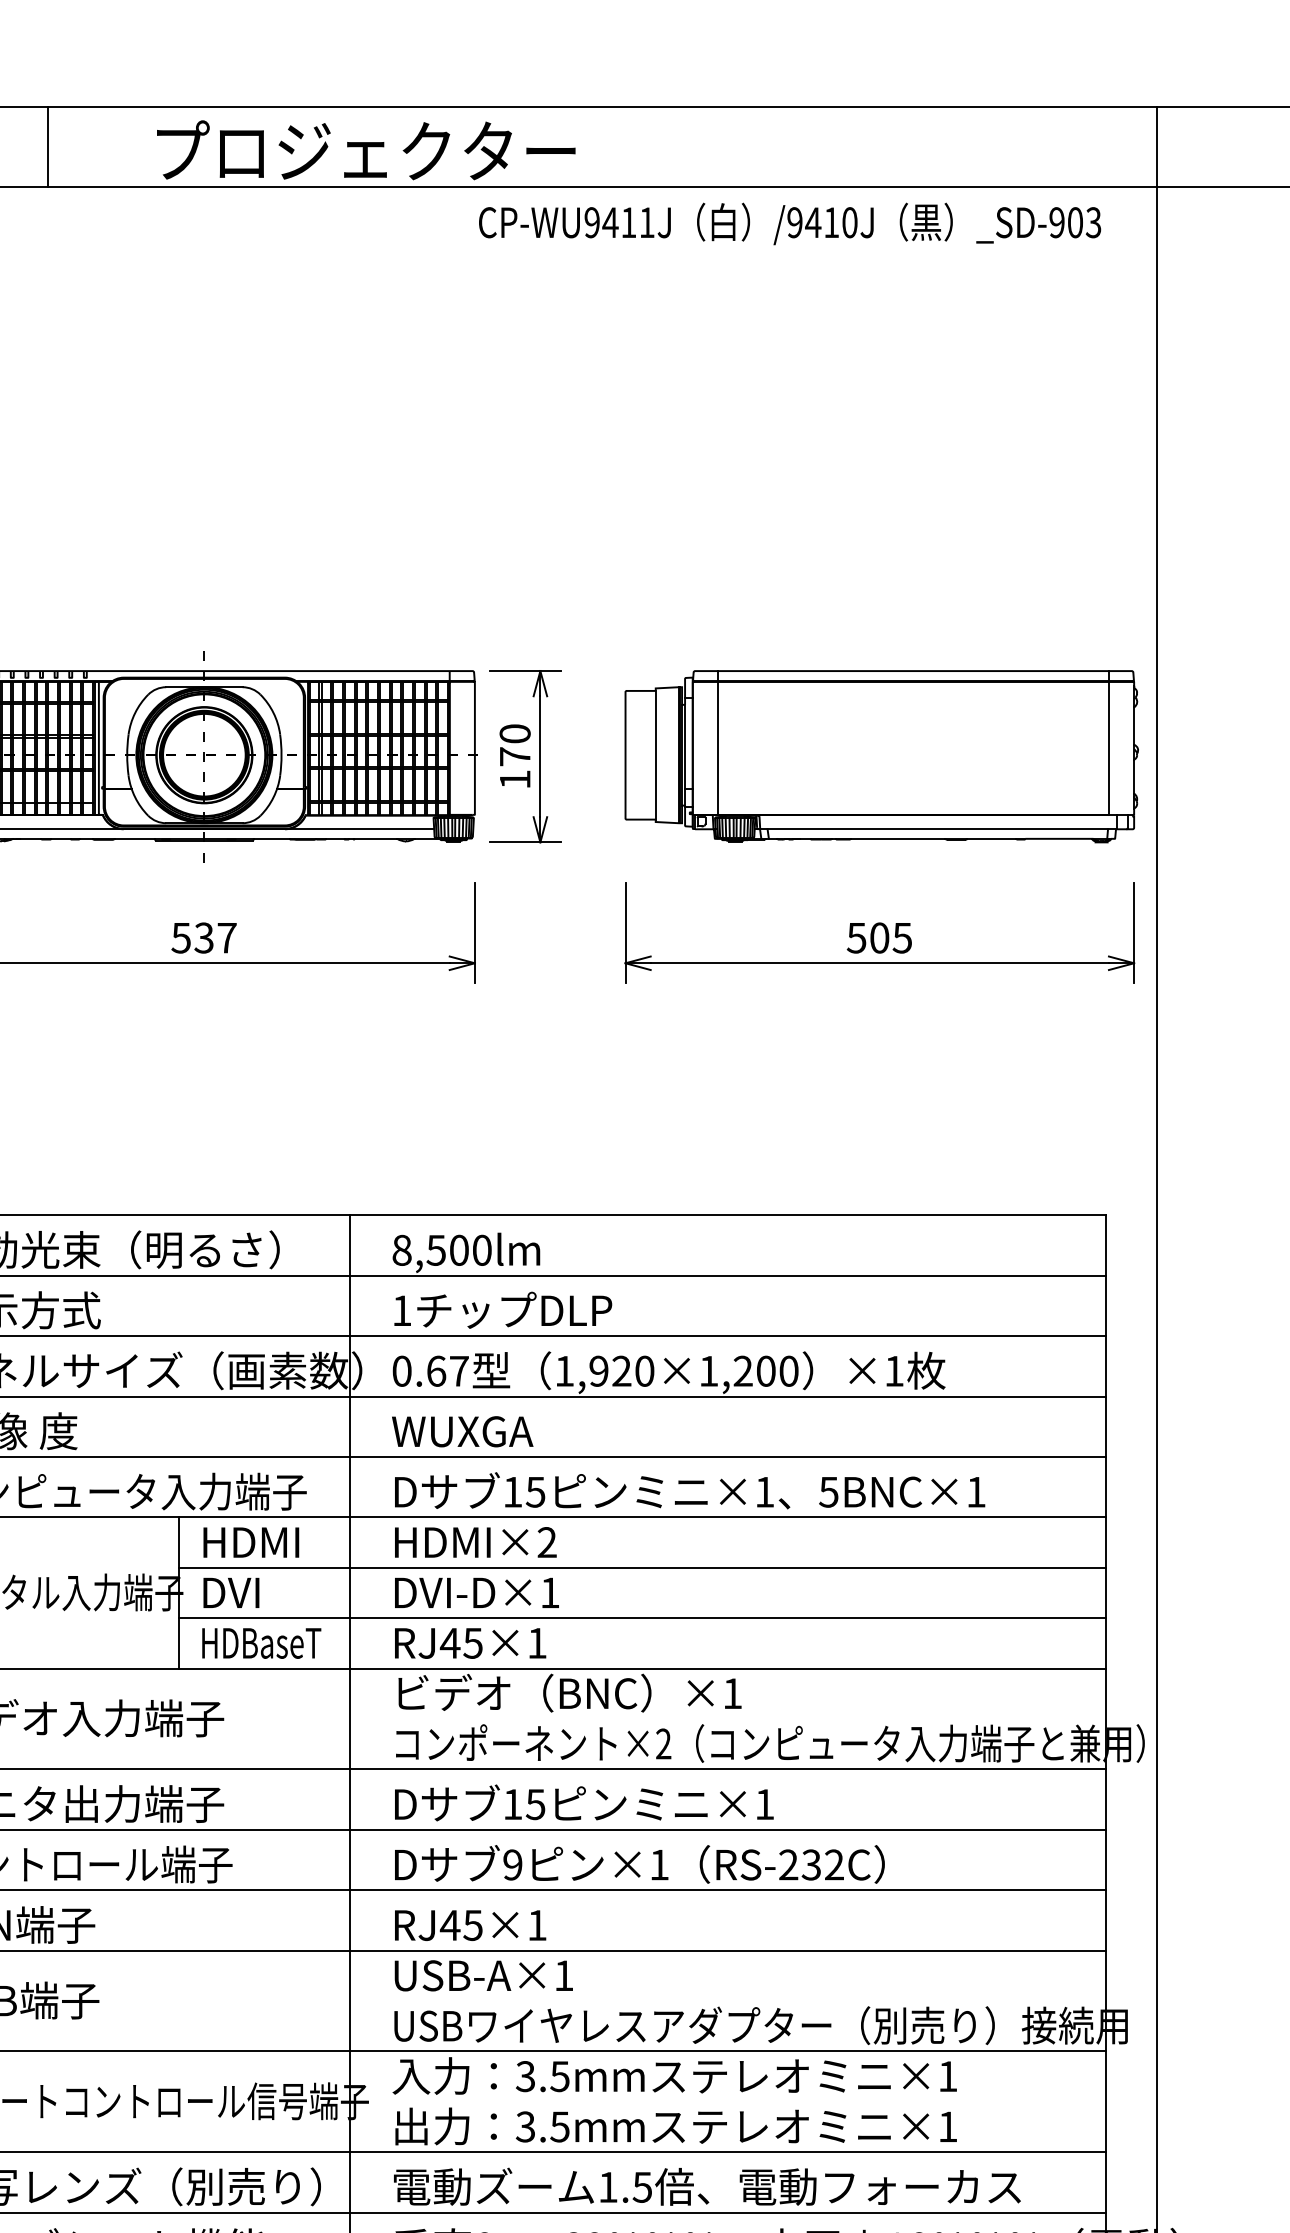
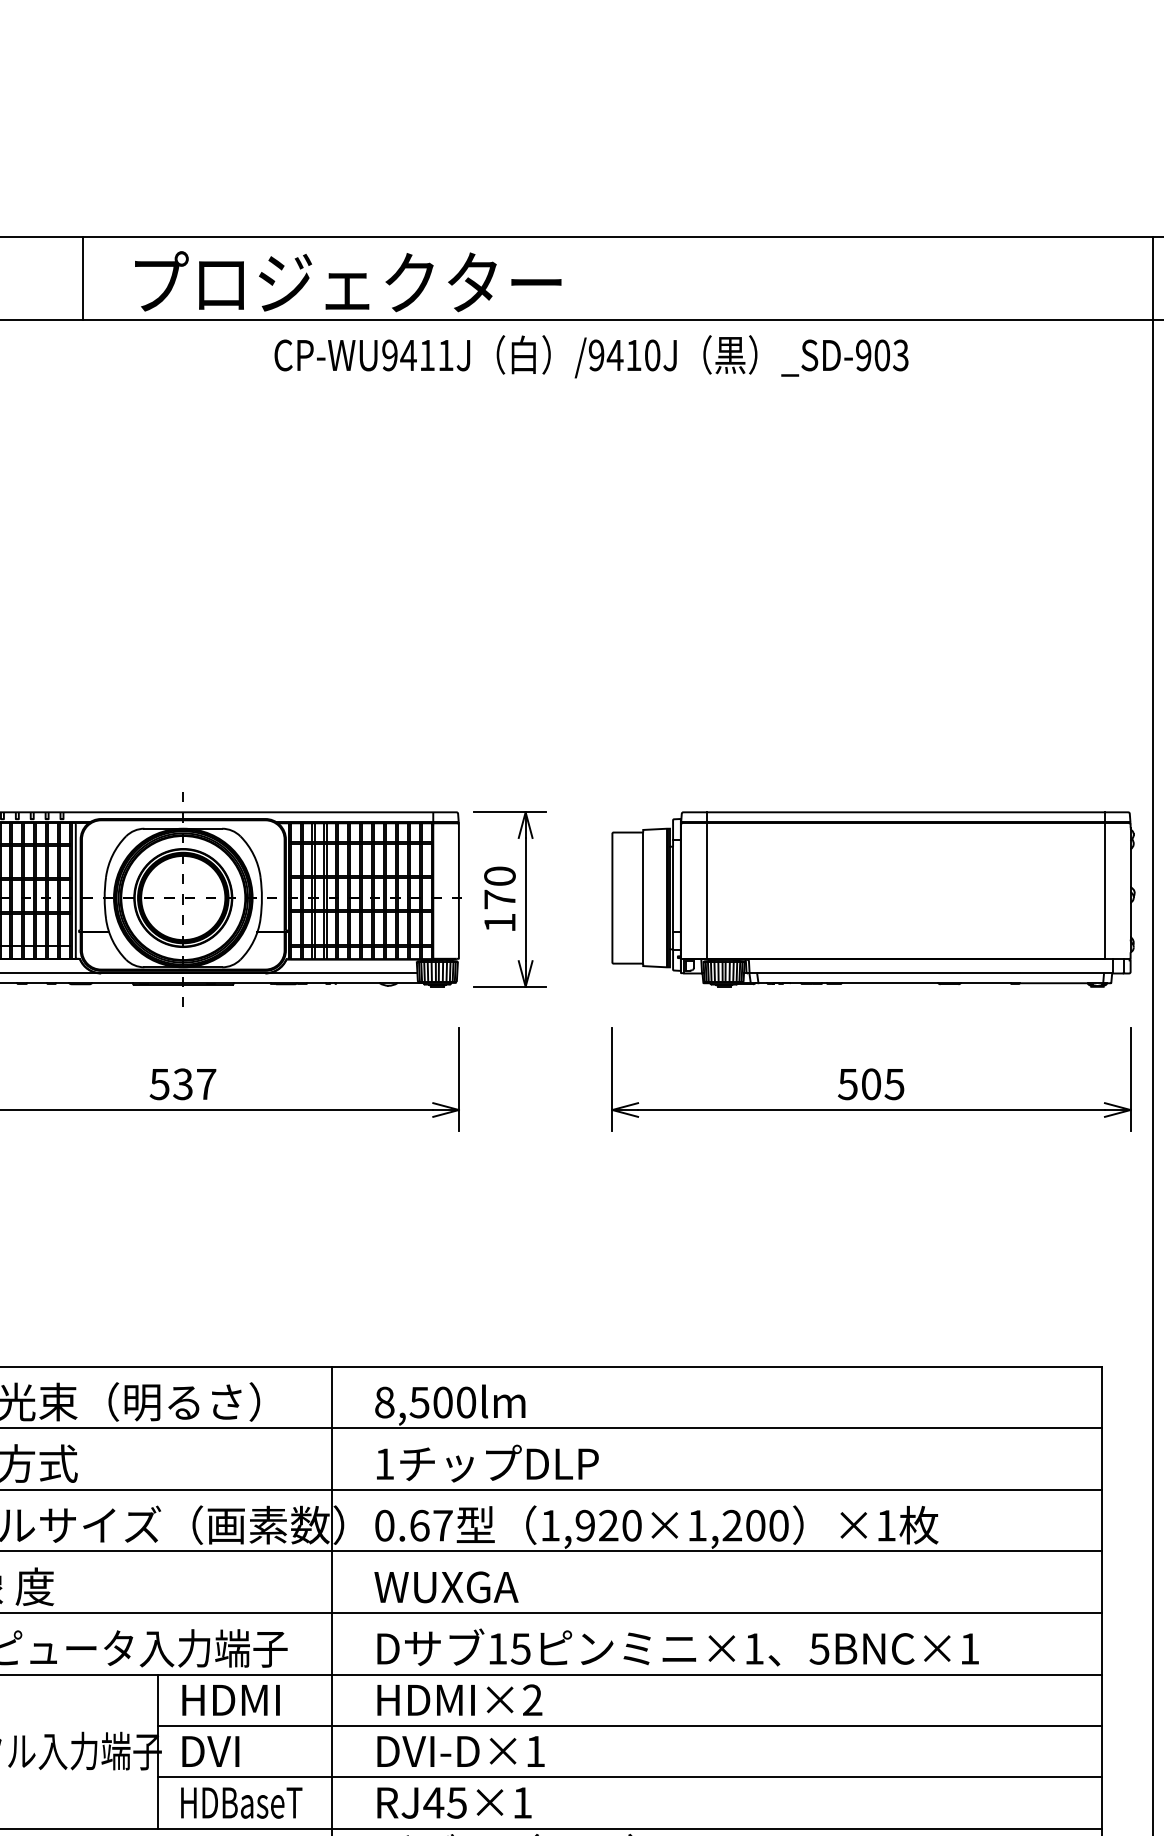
line: (48, 146) -> (83, 277), moved
text: (790, 223) -> (591, 356), moved

